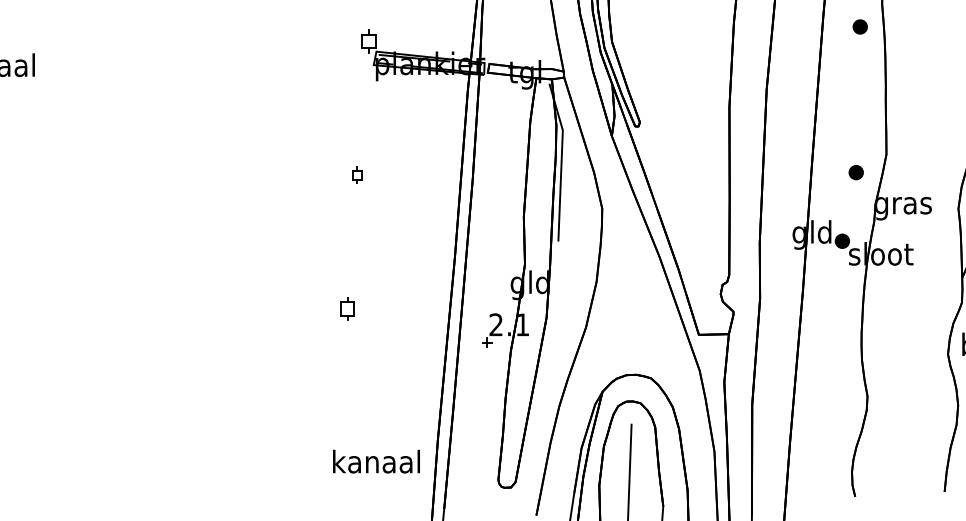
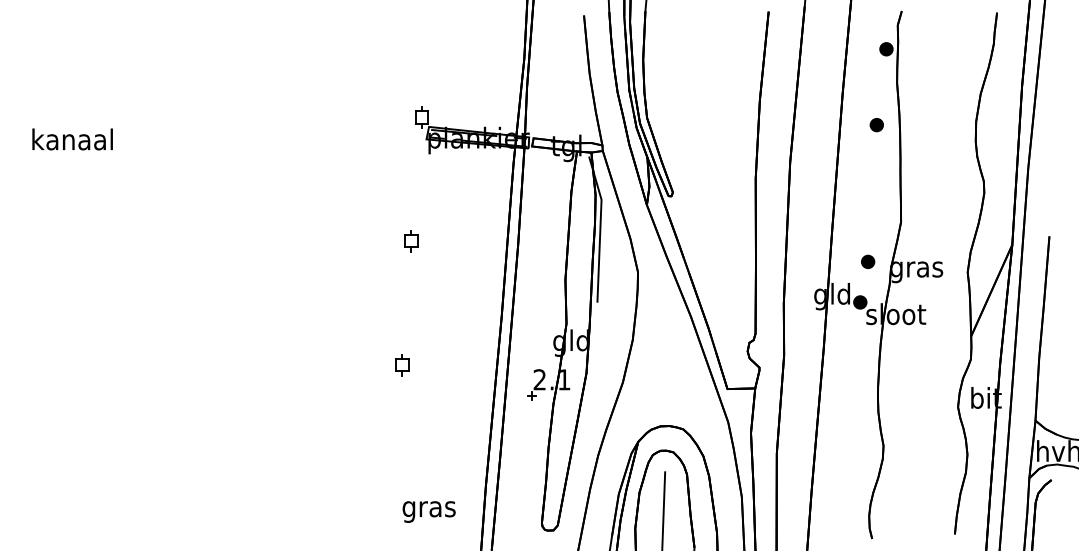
part: (859, 27) -> (876, 125), moved
part: (856, 172) -> (868, 261), moved
part: (357, 175) -> (411, 241), size x1.43
text: (375, 463) -> (428, 508), kanaal -> gras

